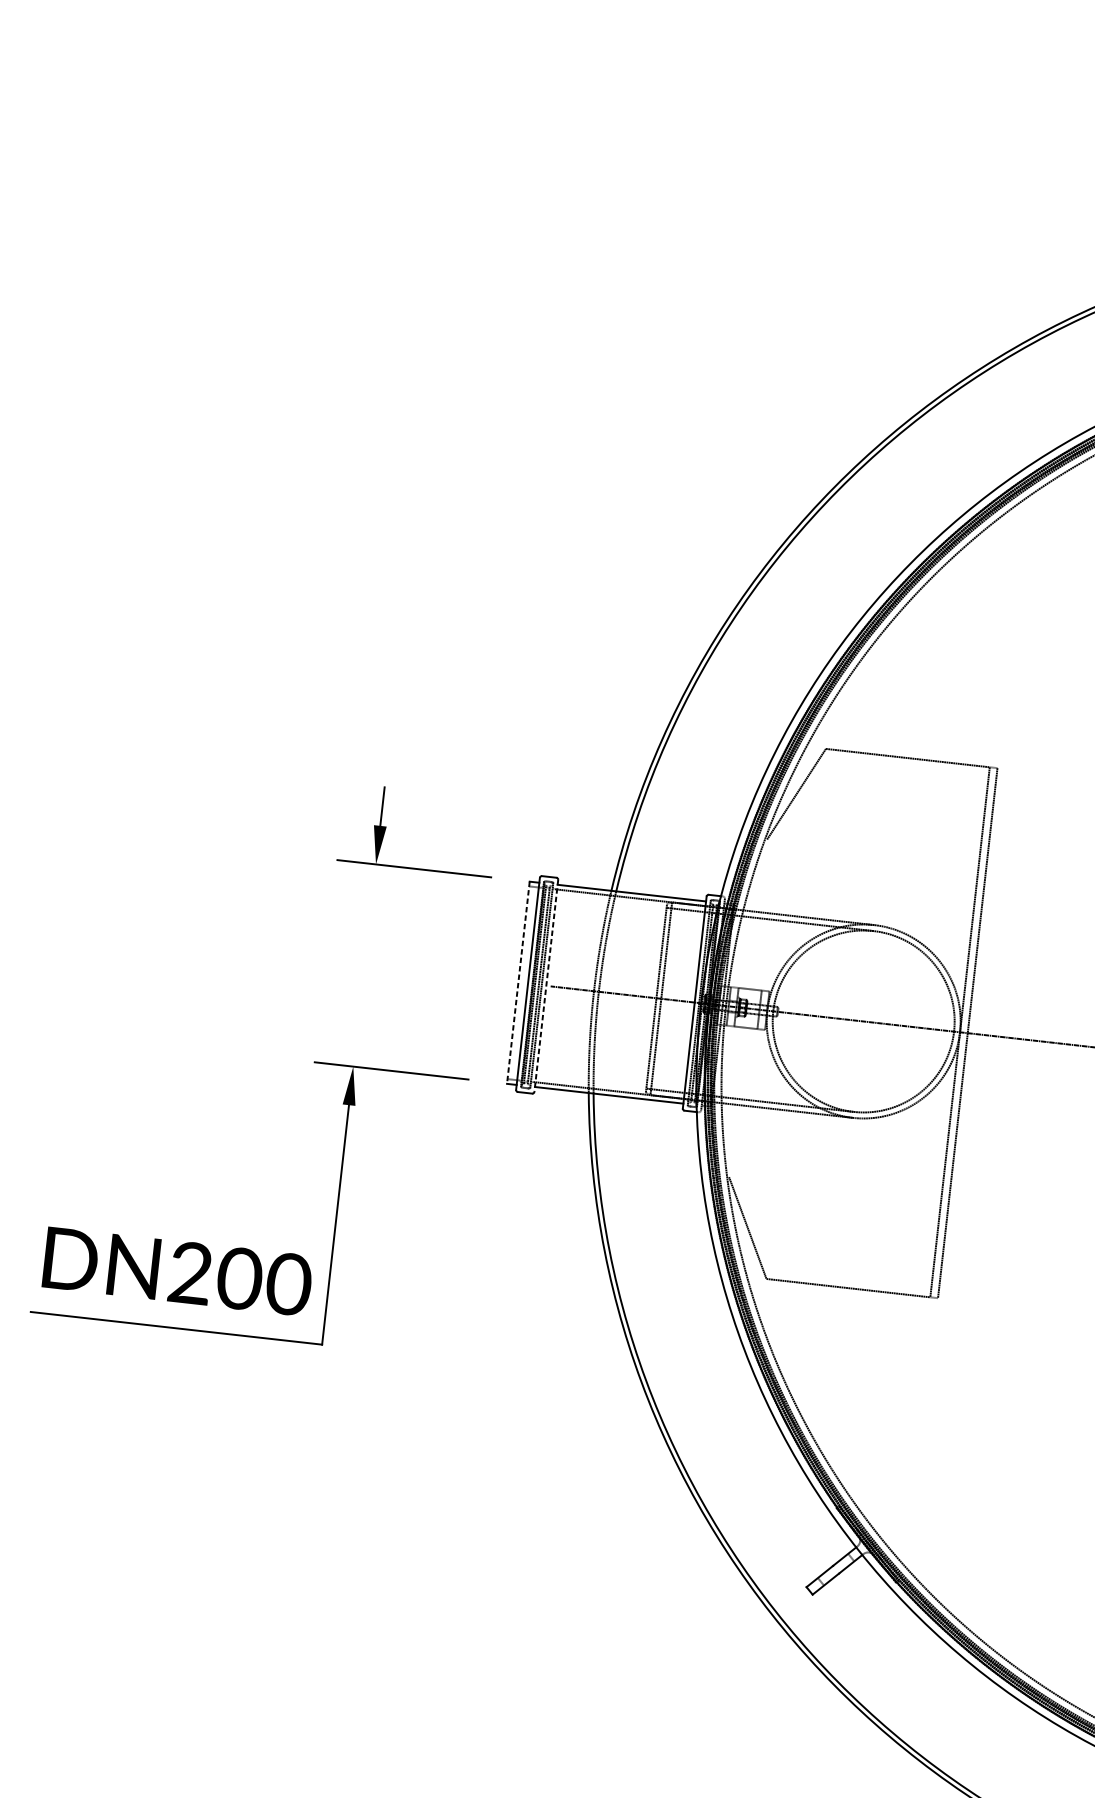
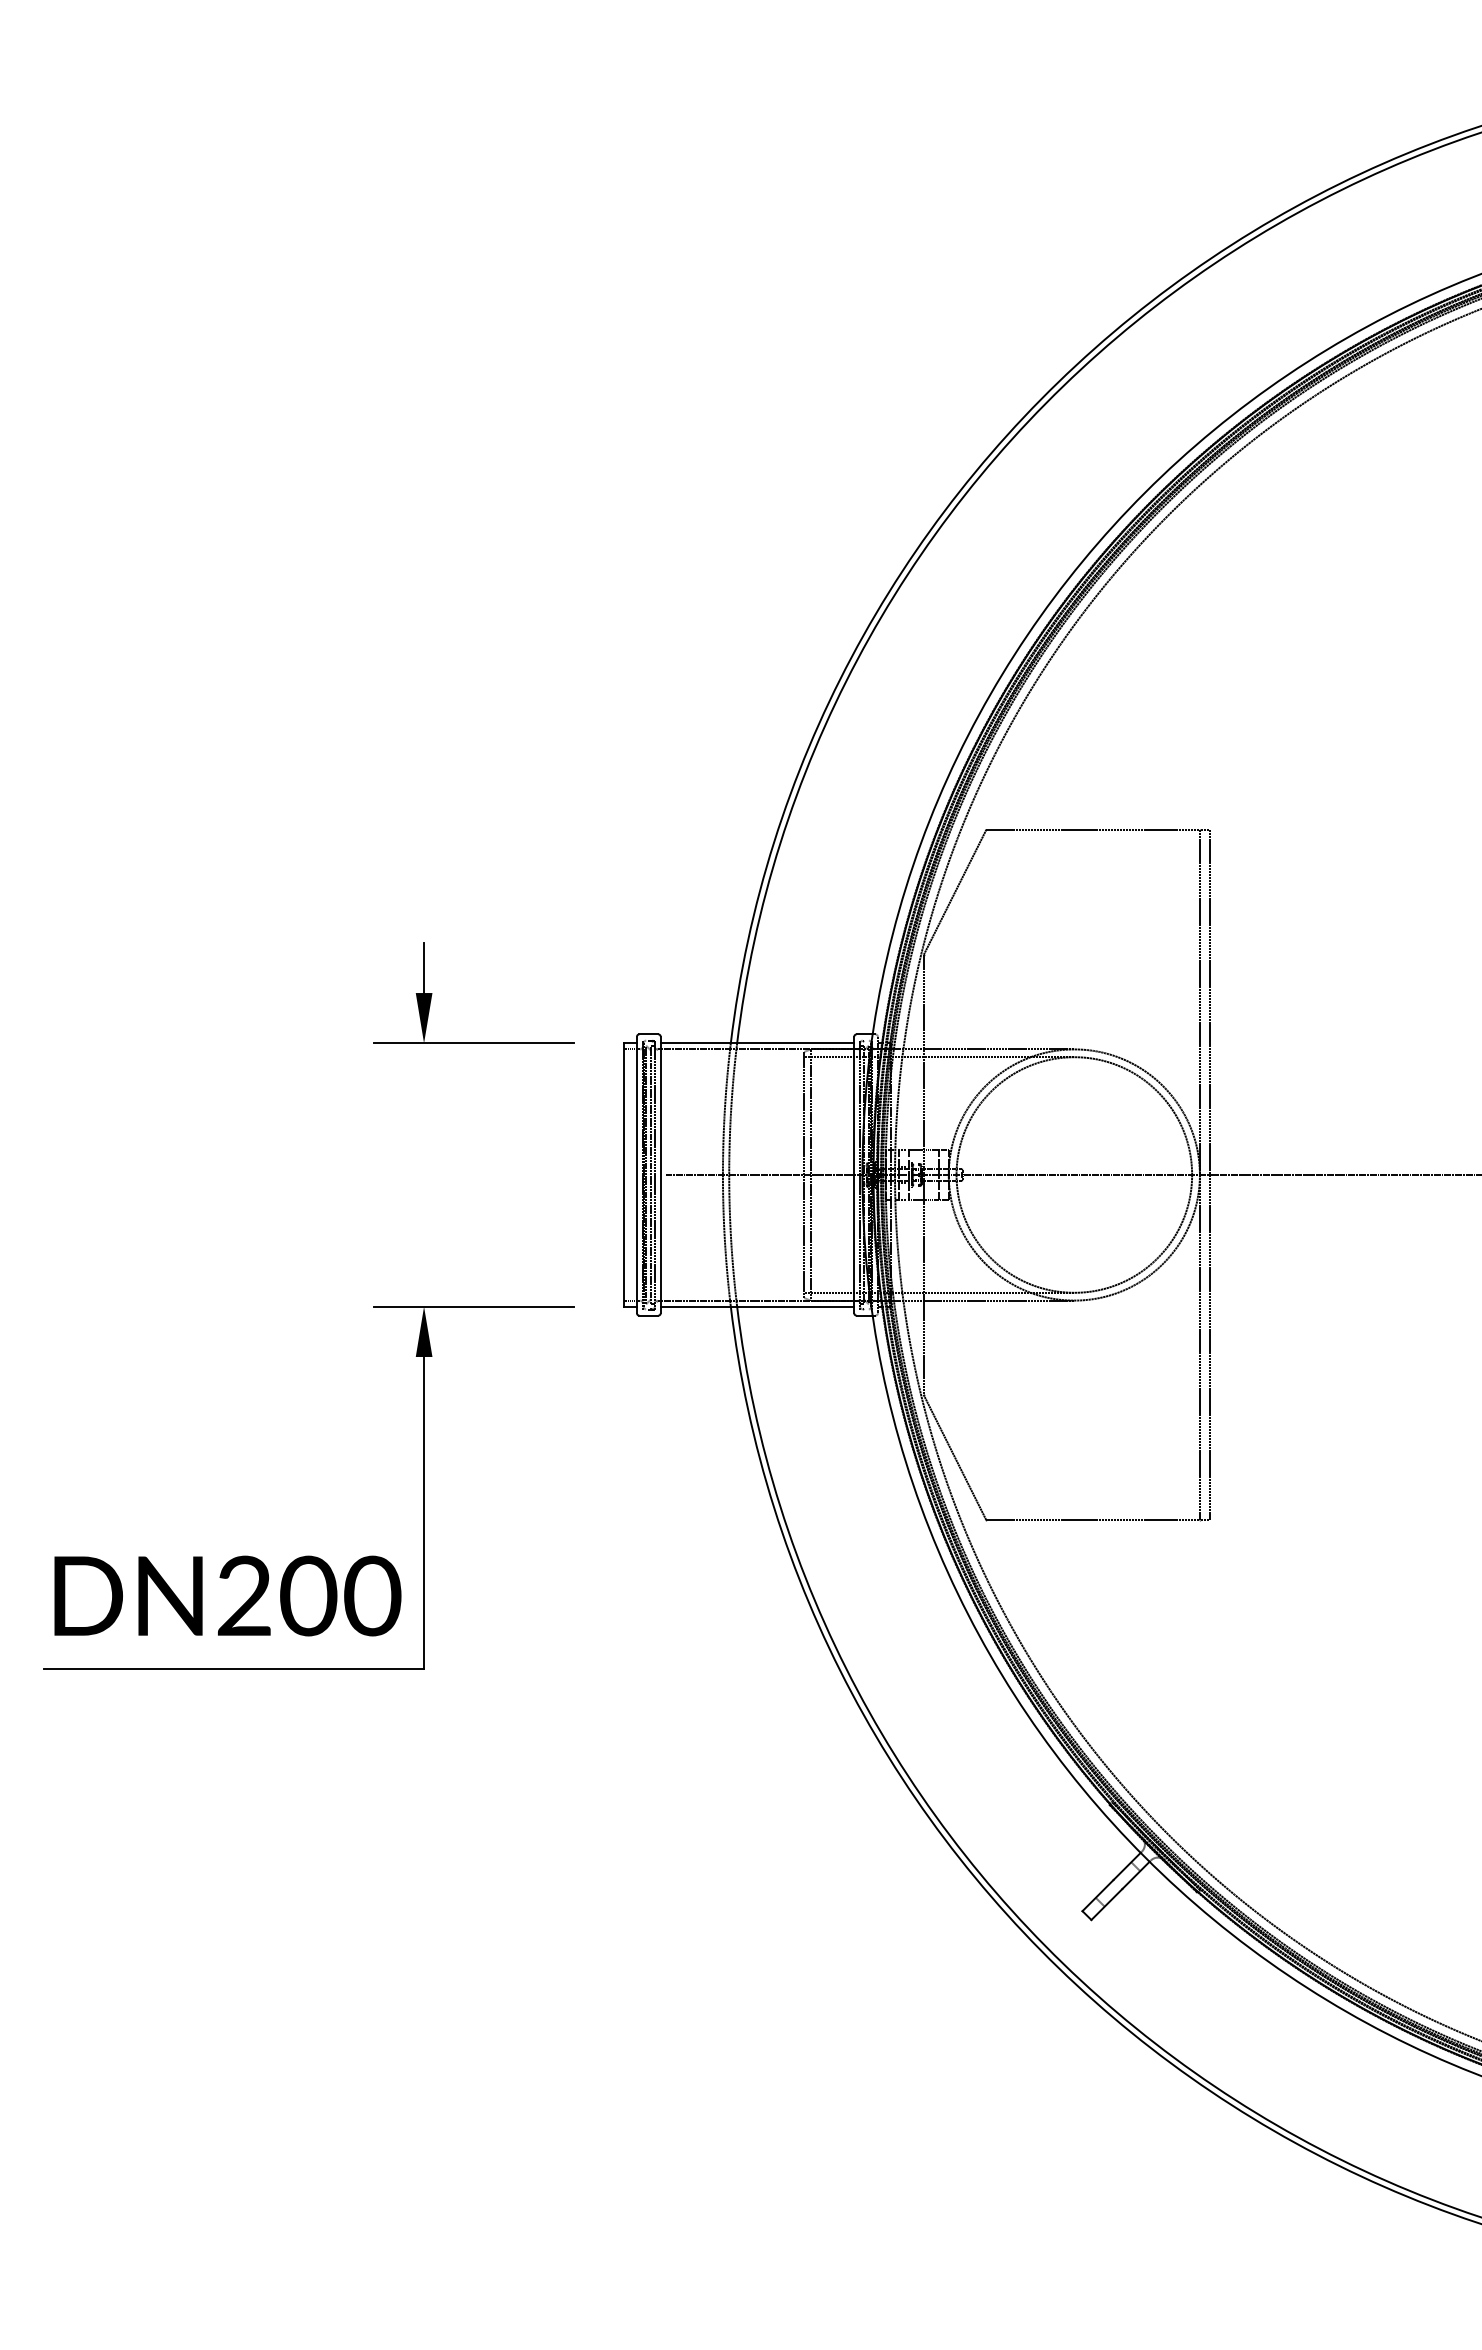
line: (518, 983) -> (624, 1175), dashed -> solid
line: (546, 986) -> (660, 1175), dashed -> solid
line: (747, 1008) -> (923, 1174), added

